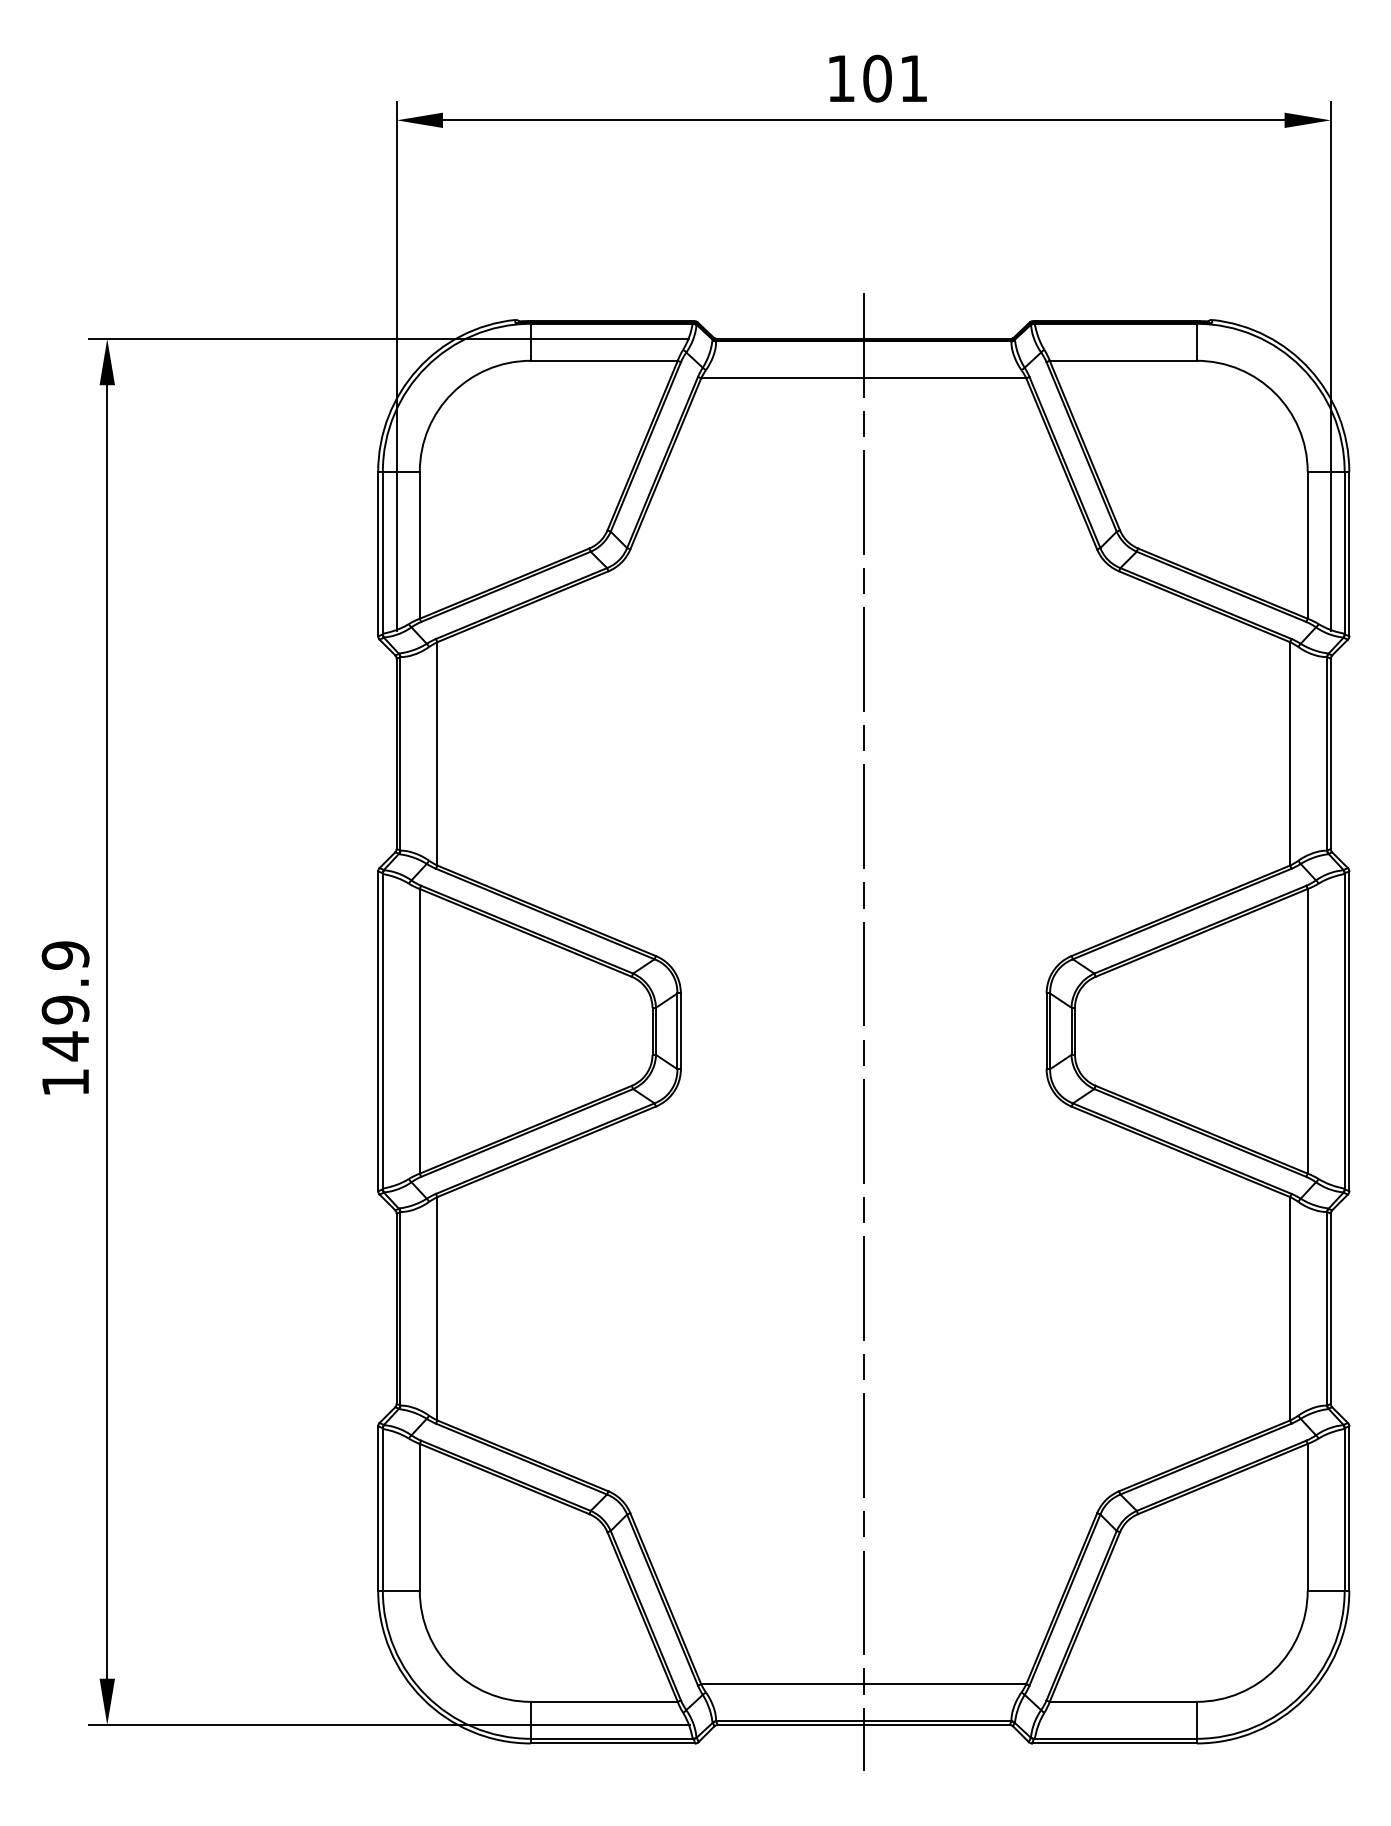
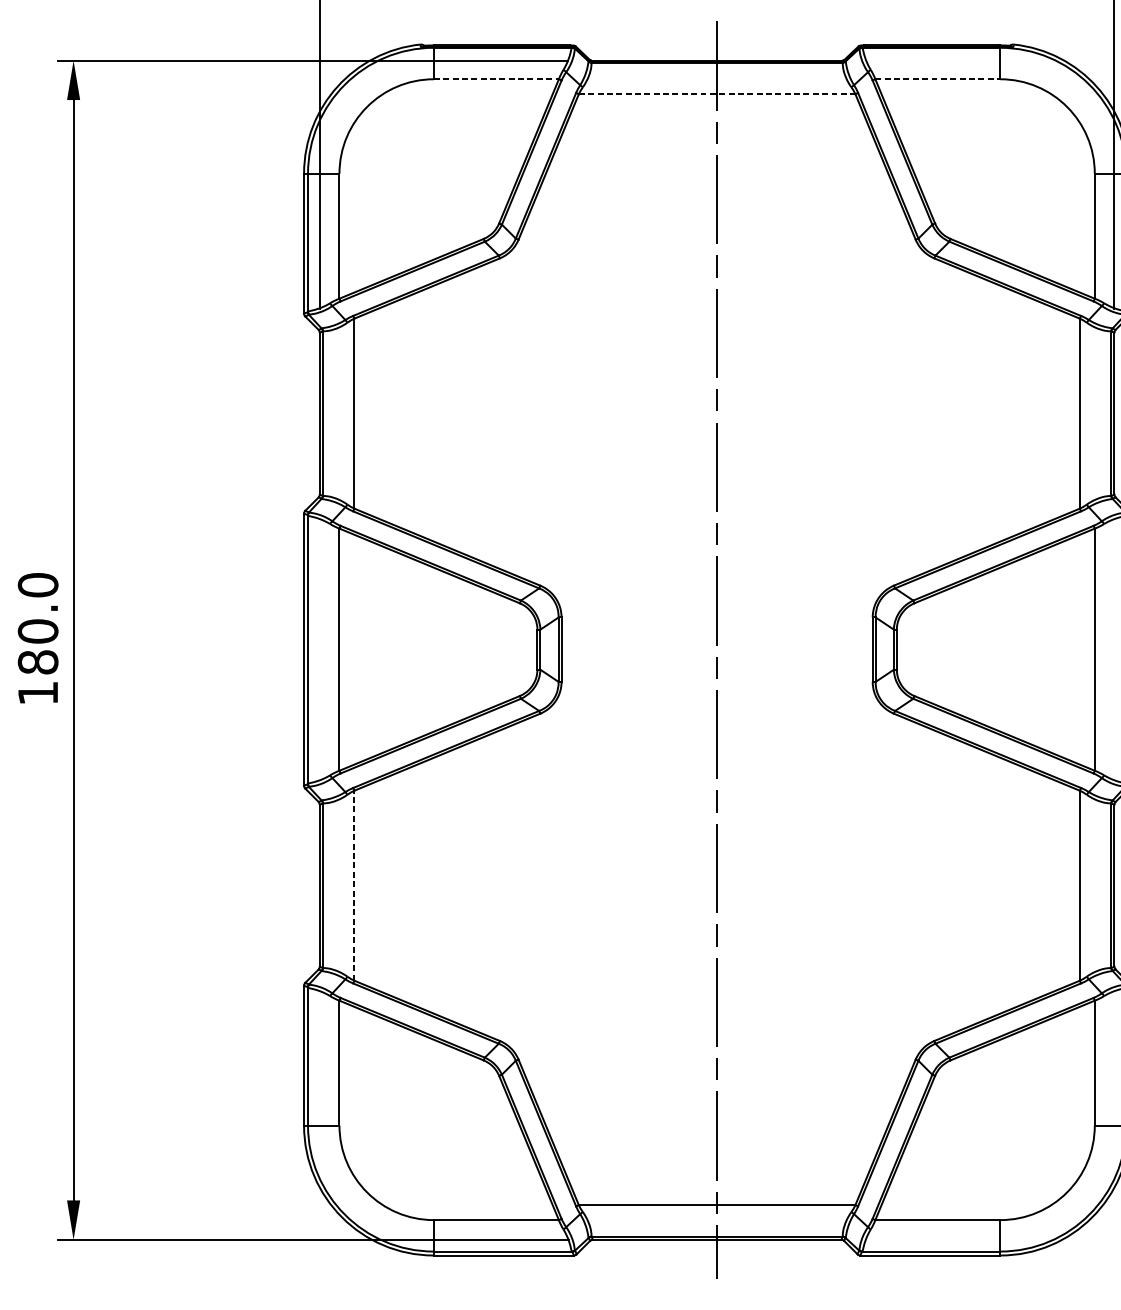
line: (604, 360) -> (496, 79), solid -> dashed
line: (1123, 360) -> (938, 79), solid -> dashed
line: (863, 378) -> (716, 94), solid -> dashed
text: (65, 1001) -> (38, 624), 149.9 -> 180.0
line: (437, 1308) -> (354, 885), solid -> dashed

